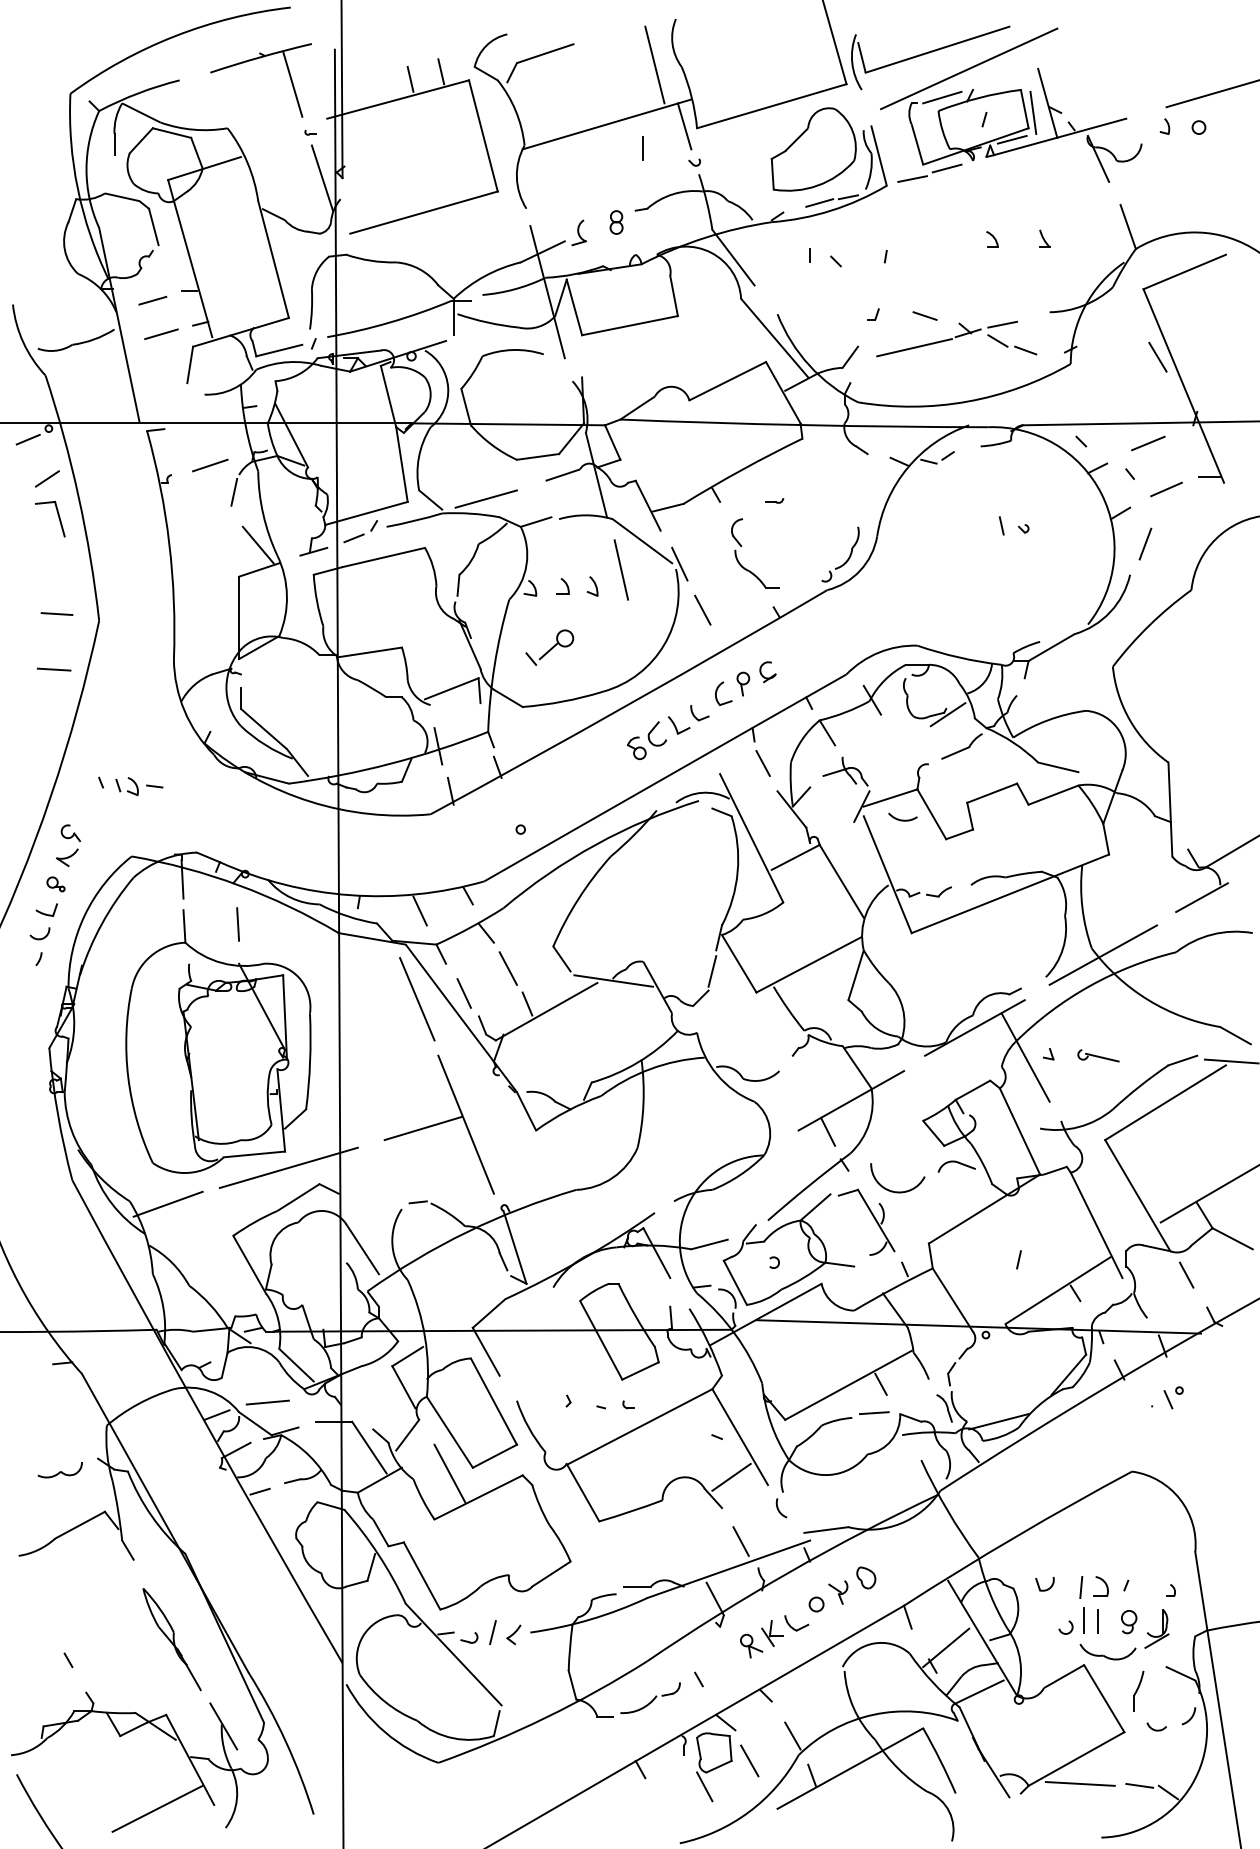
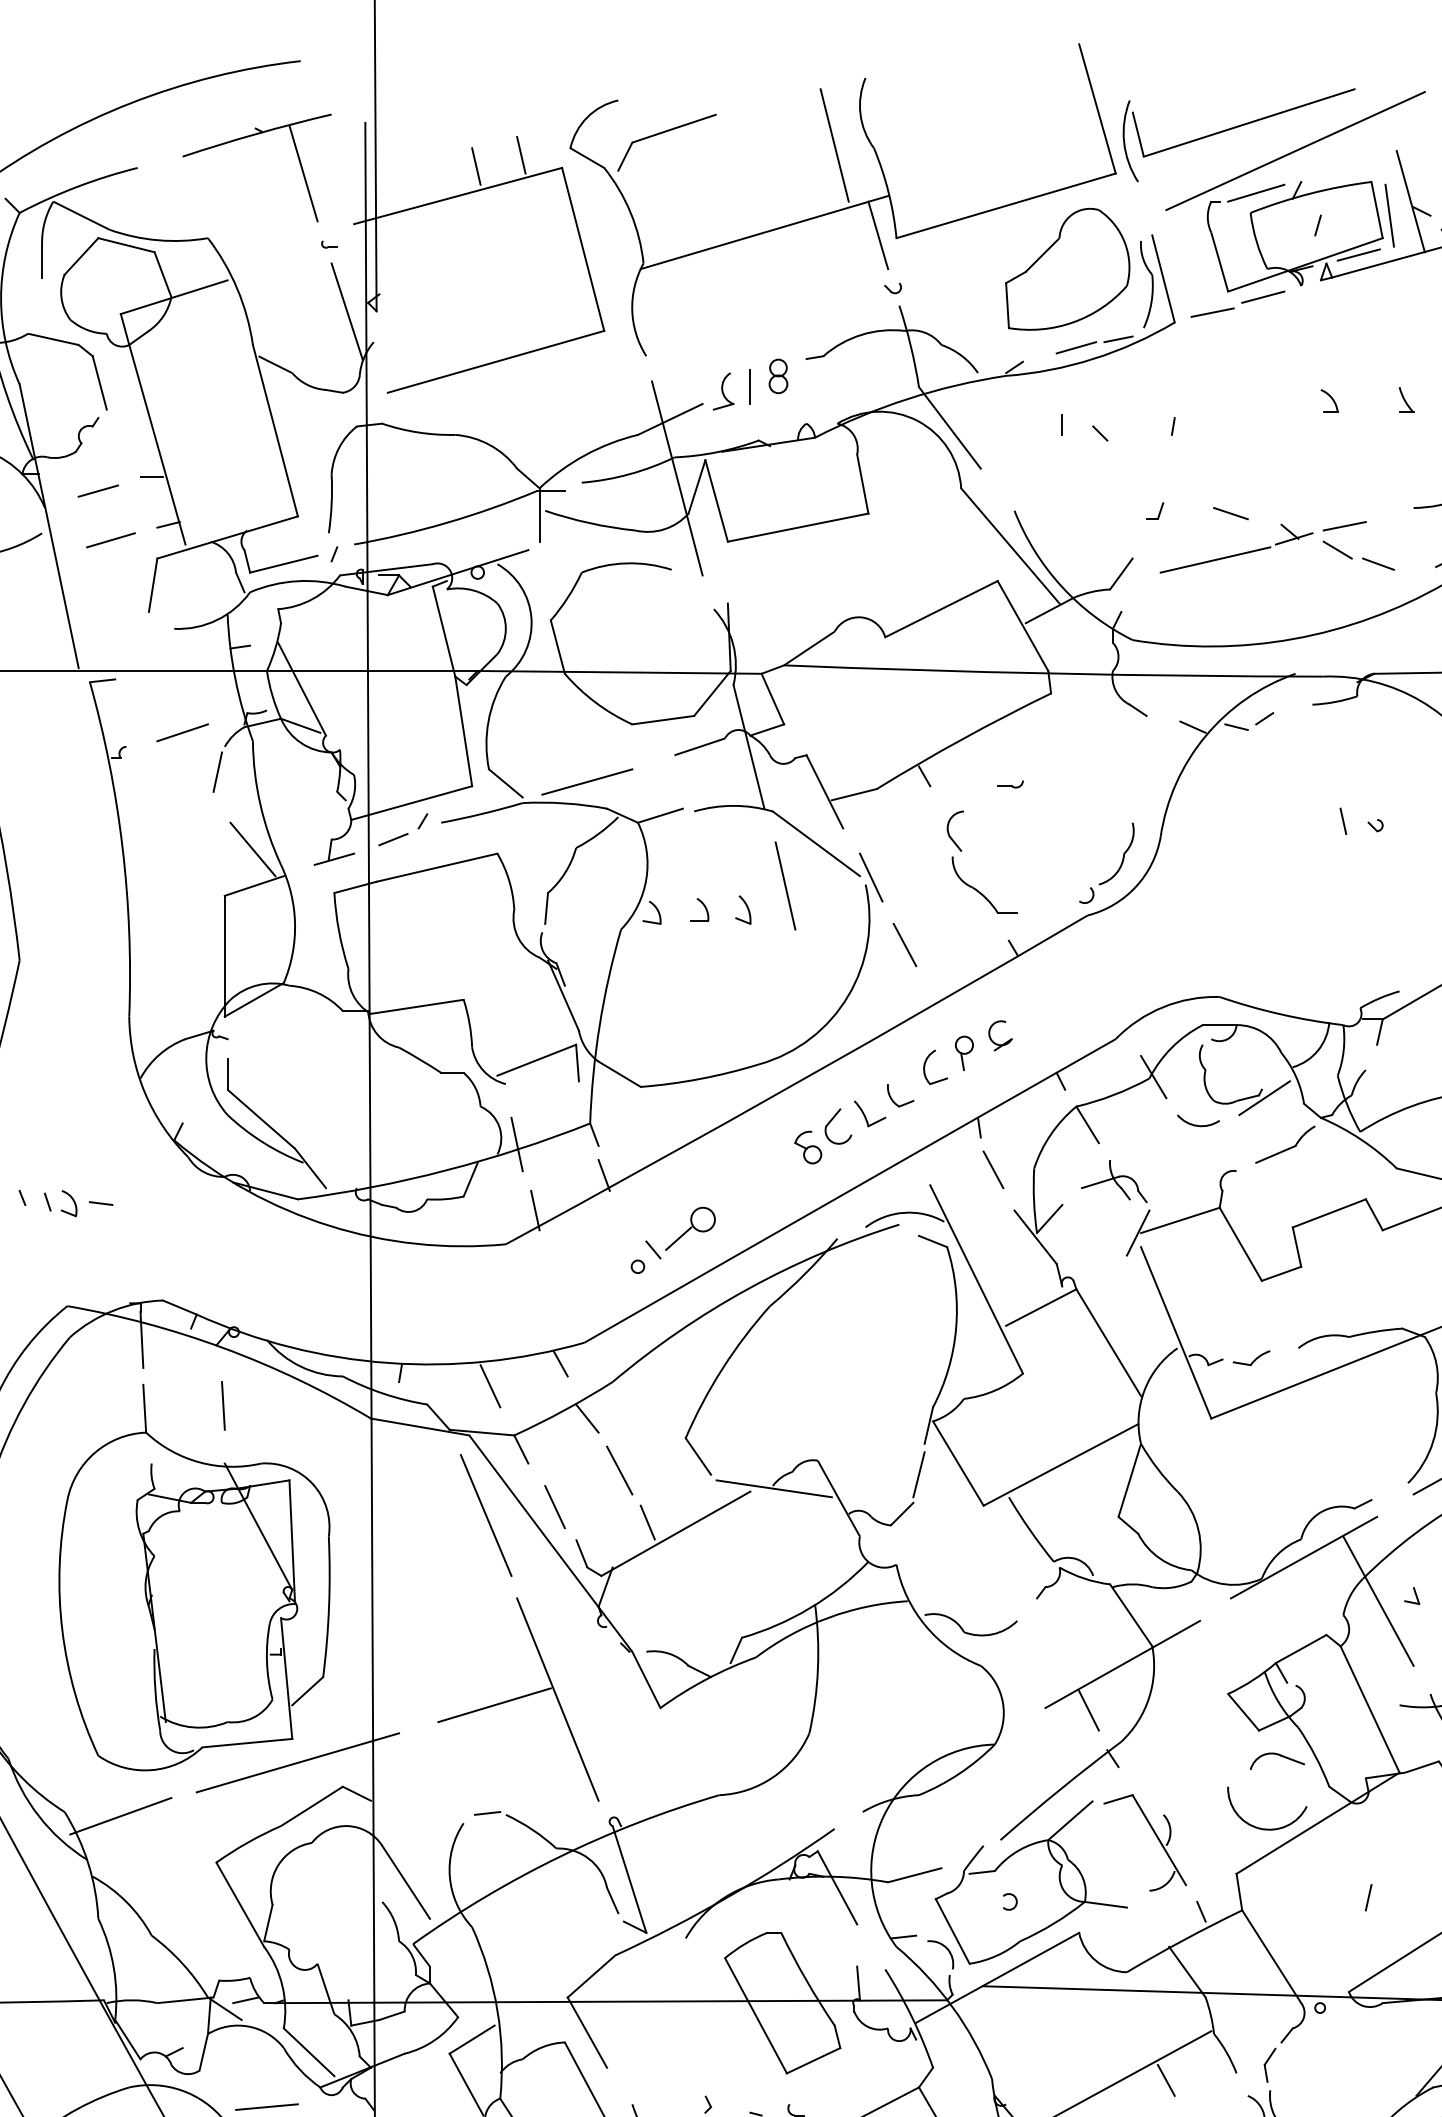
line: (642, 148) -> (749, 386), moved
part: (549, 647) -> (680, 1232), moved
arc: (902, 819) -> (1197, 1124), moved
arc: (893, 1190) -> (1260, 1826), moved

